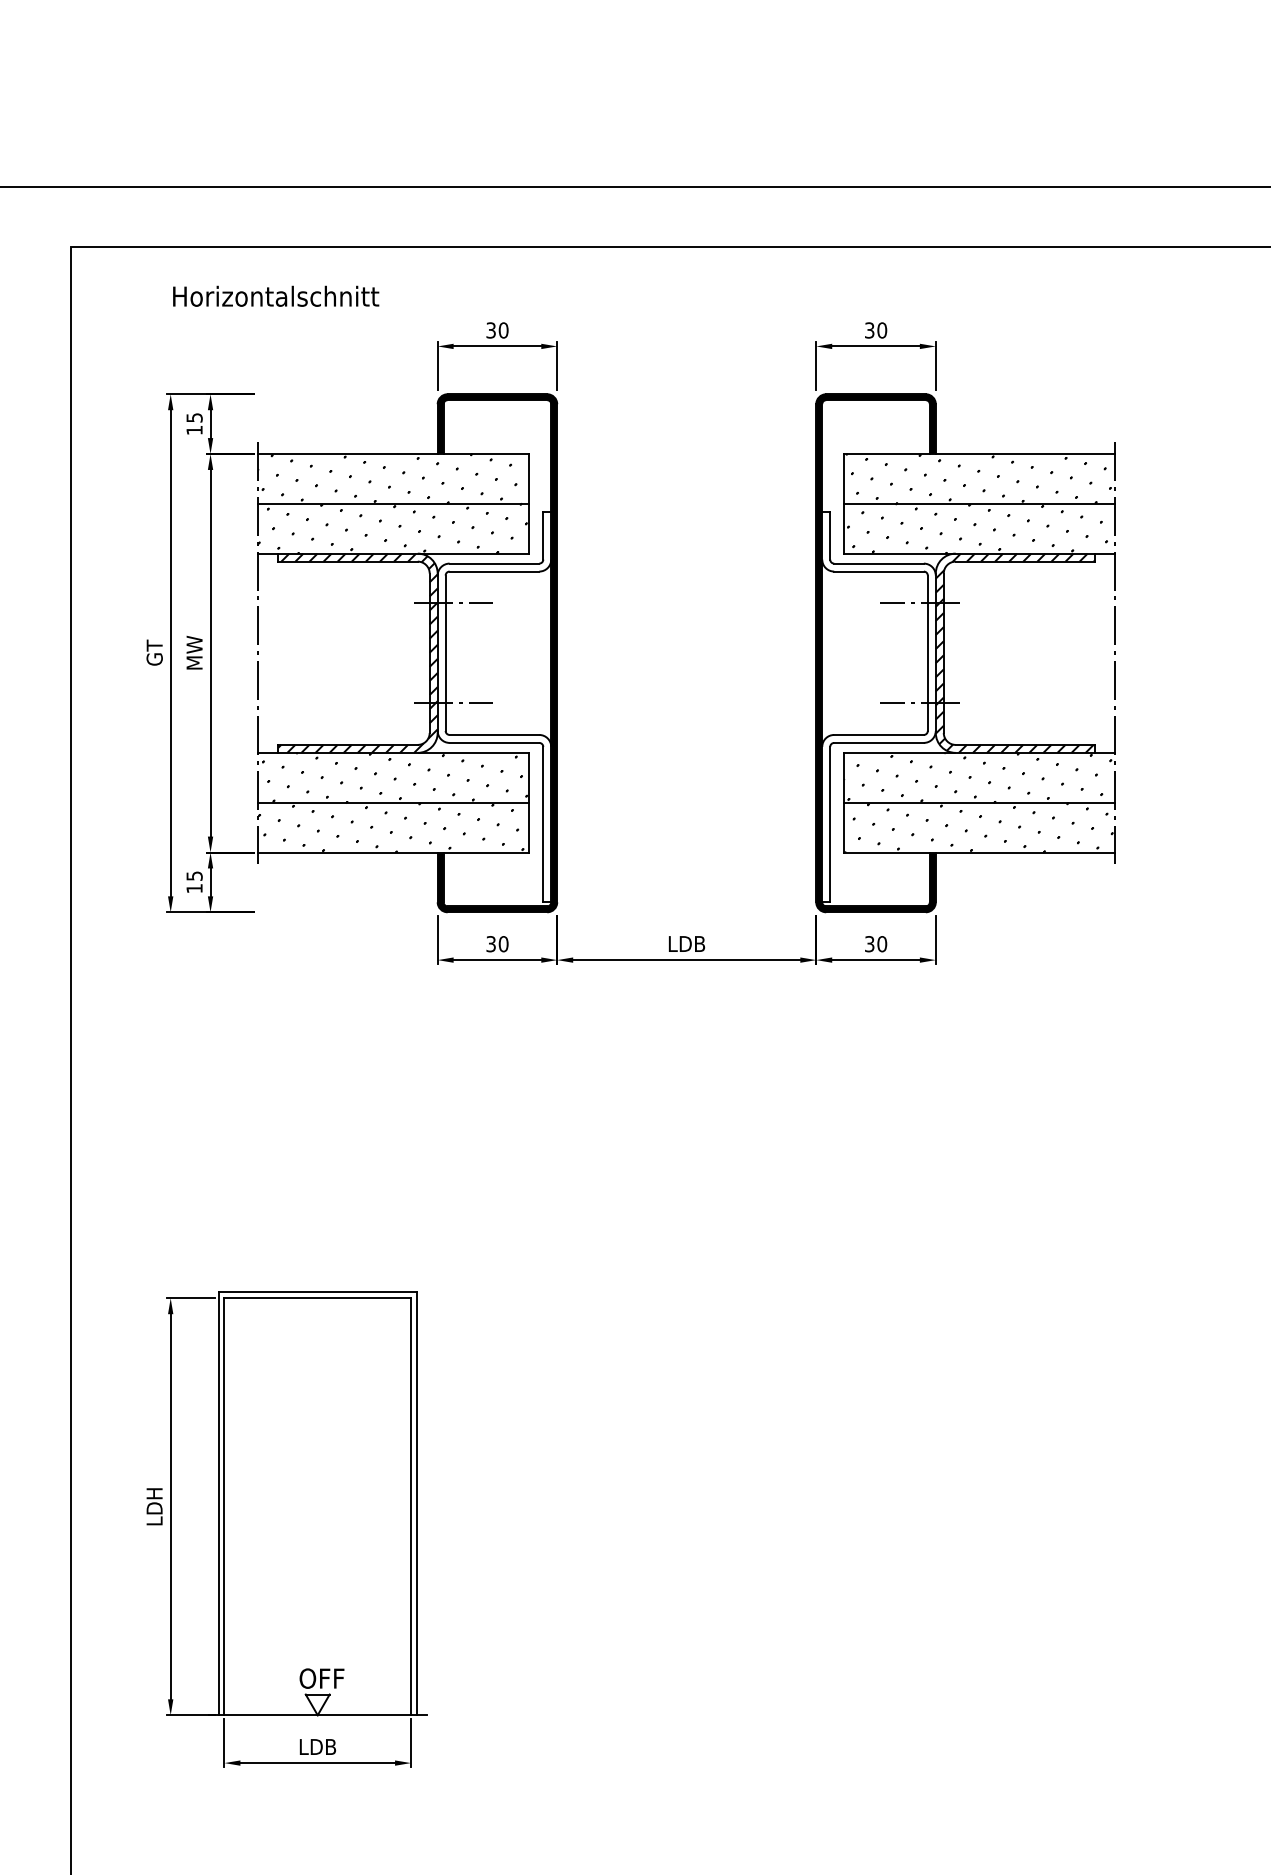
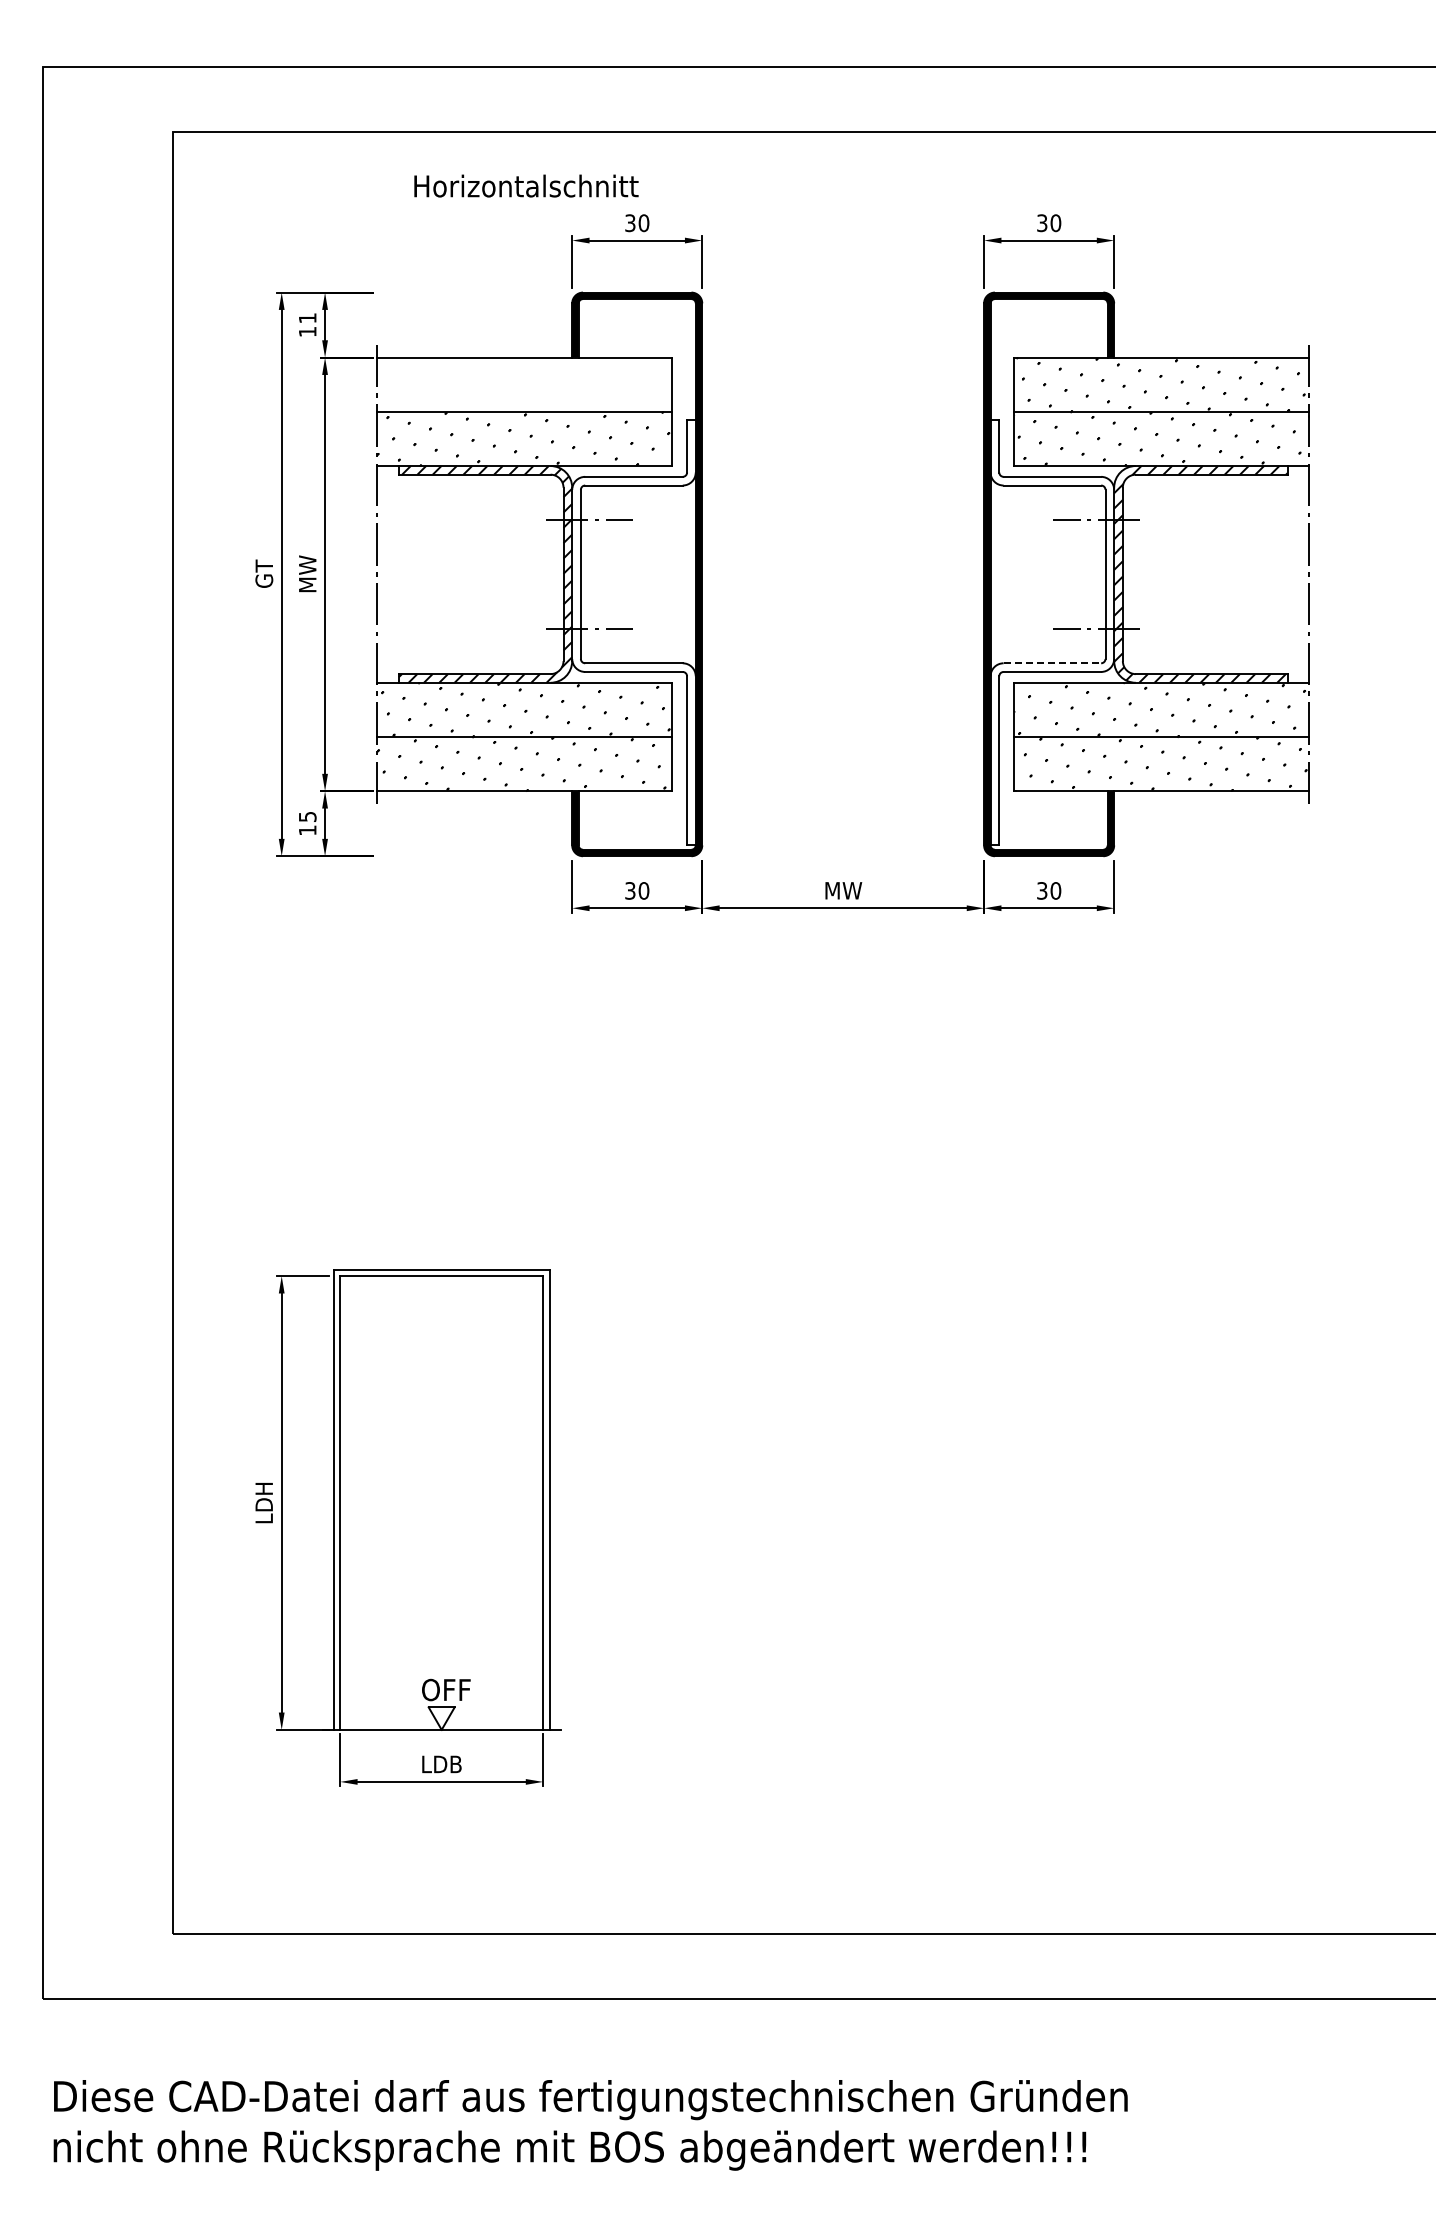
text: (276, 295) -> (526, 185), moved
text: (194, 418) -> (307, 318), 15 -> 11
hatch: (393, 478) -> (524, 384), removed
line: (879, 735) -> (1052, 663), solid -> dashed
text: (687, 943) -> (843, 890), LDB -> MW

